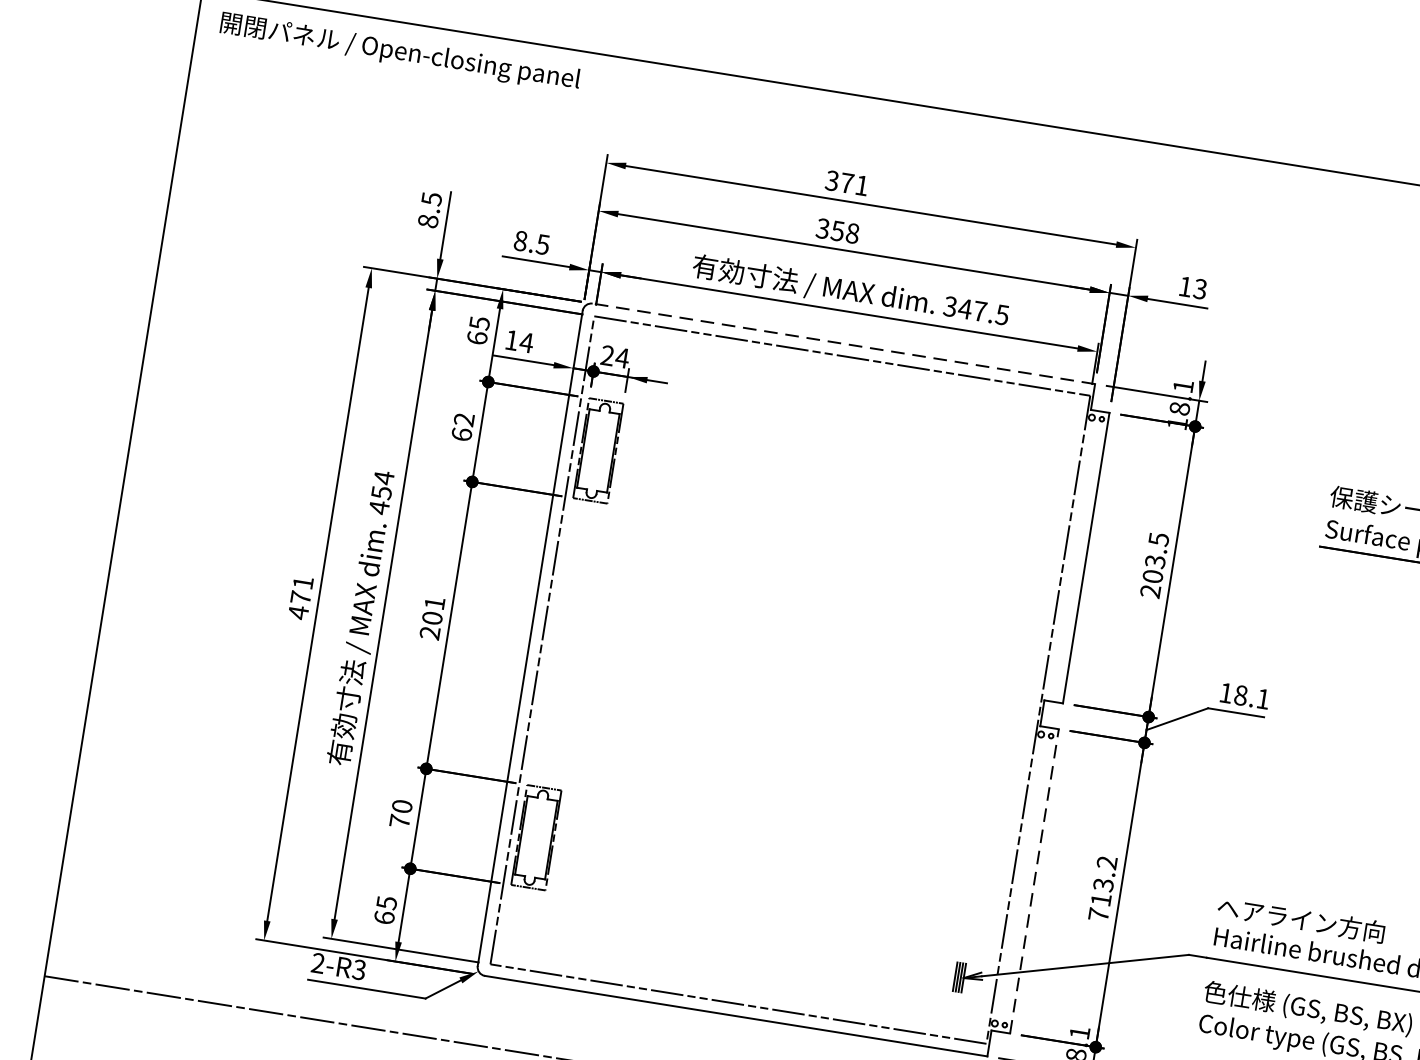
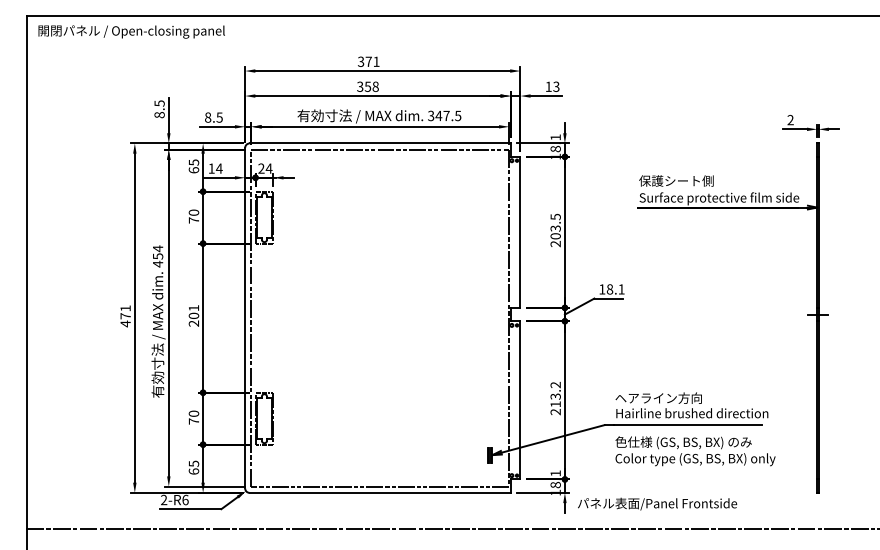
line: (844, 344) -> (380, 143), dashed -> solid
text: (462, 426) -> (193, 216), 62 -> 70
line: (1034, 879) -> (520, 399), dashed -> solid
text: (1098, 915) -> (555, 412), 713.2 -> 213.2
text: (359, 968) -> (185, 499), 2-R3 -> 2-R6

